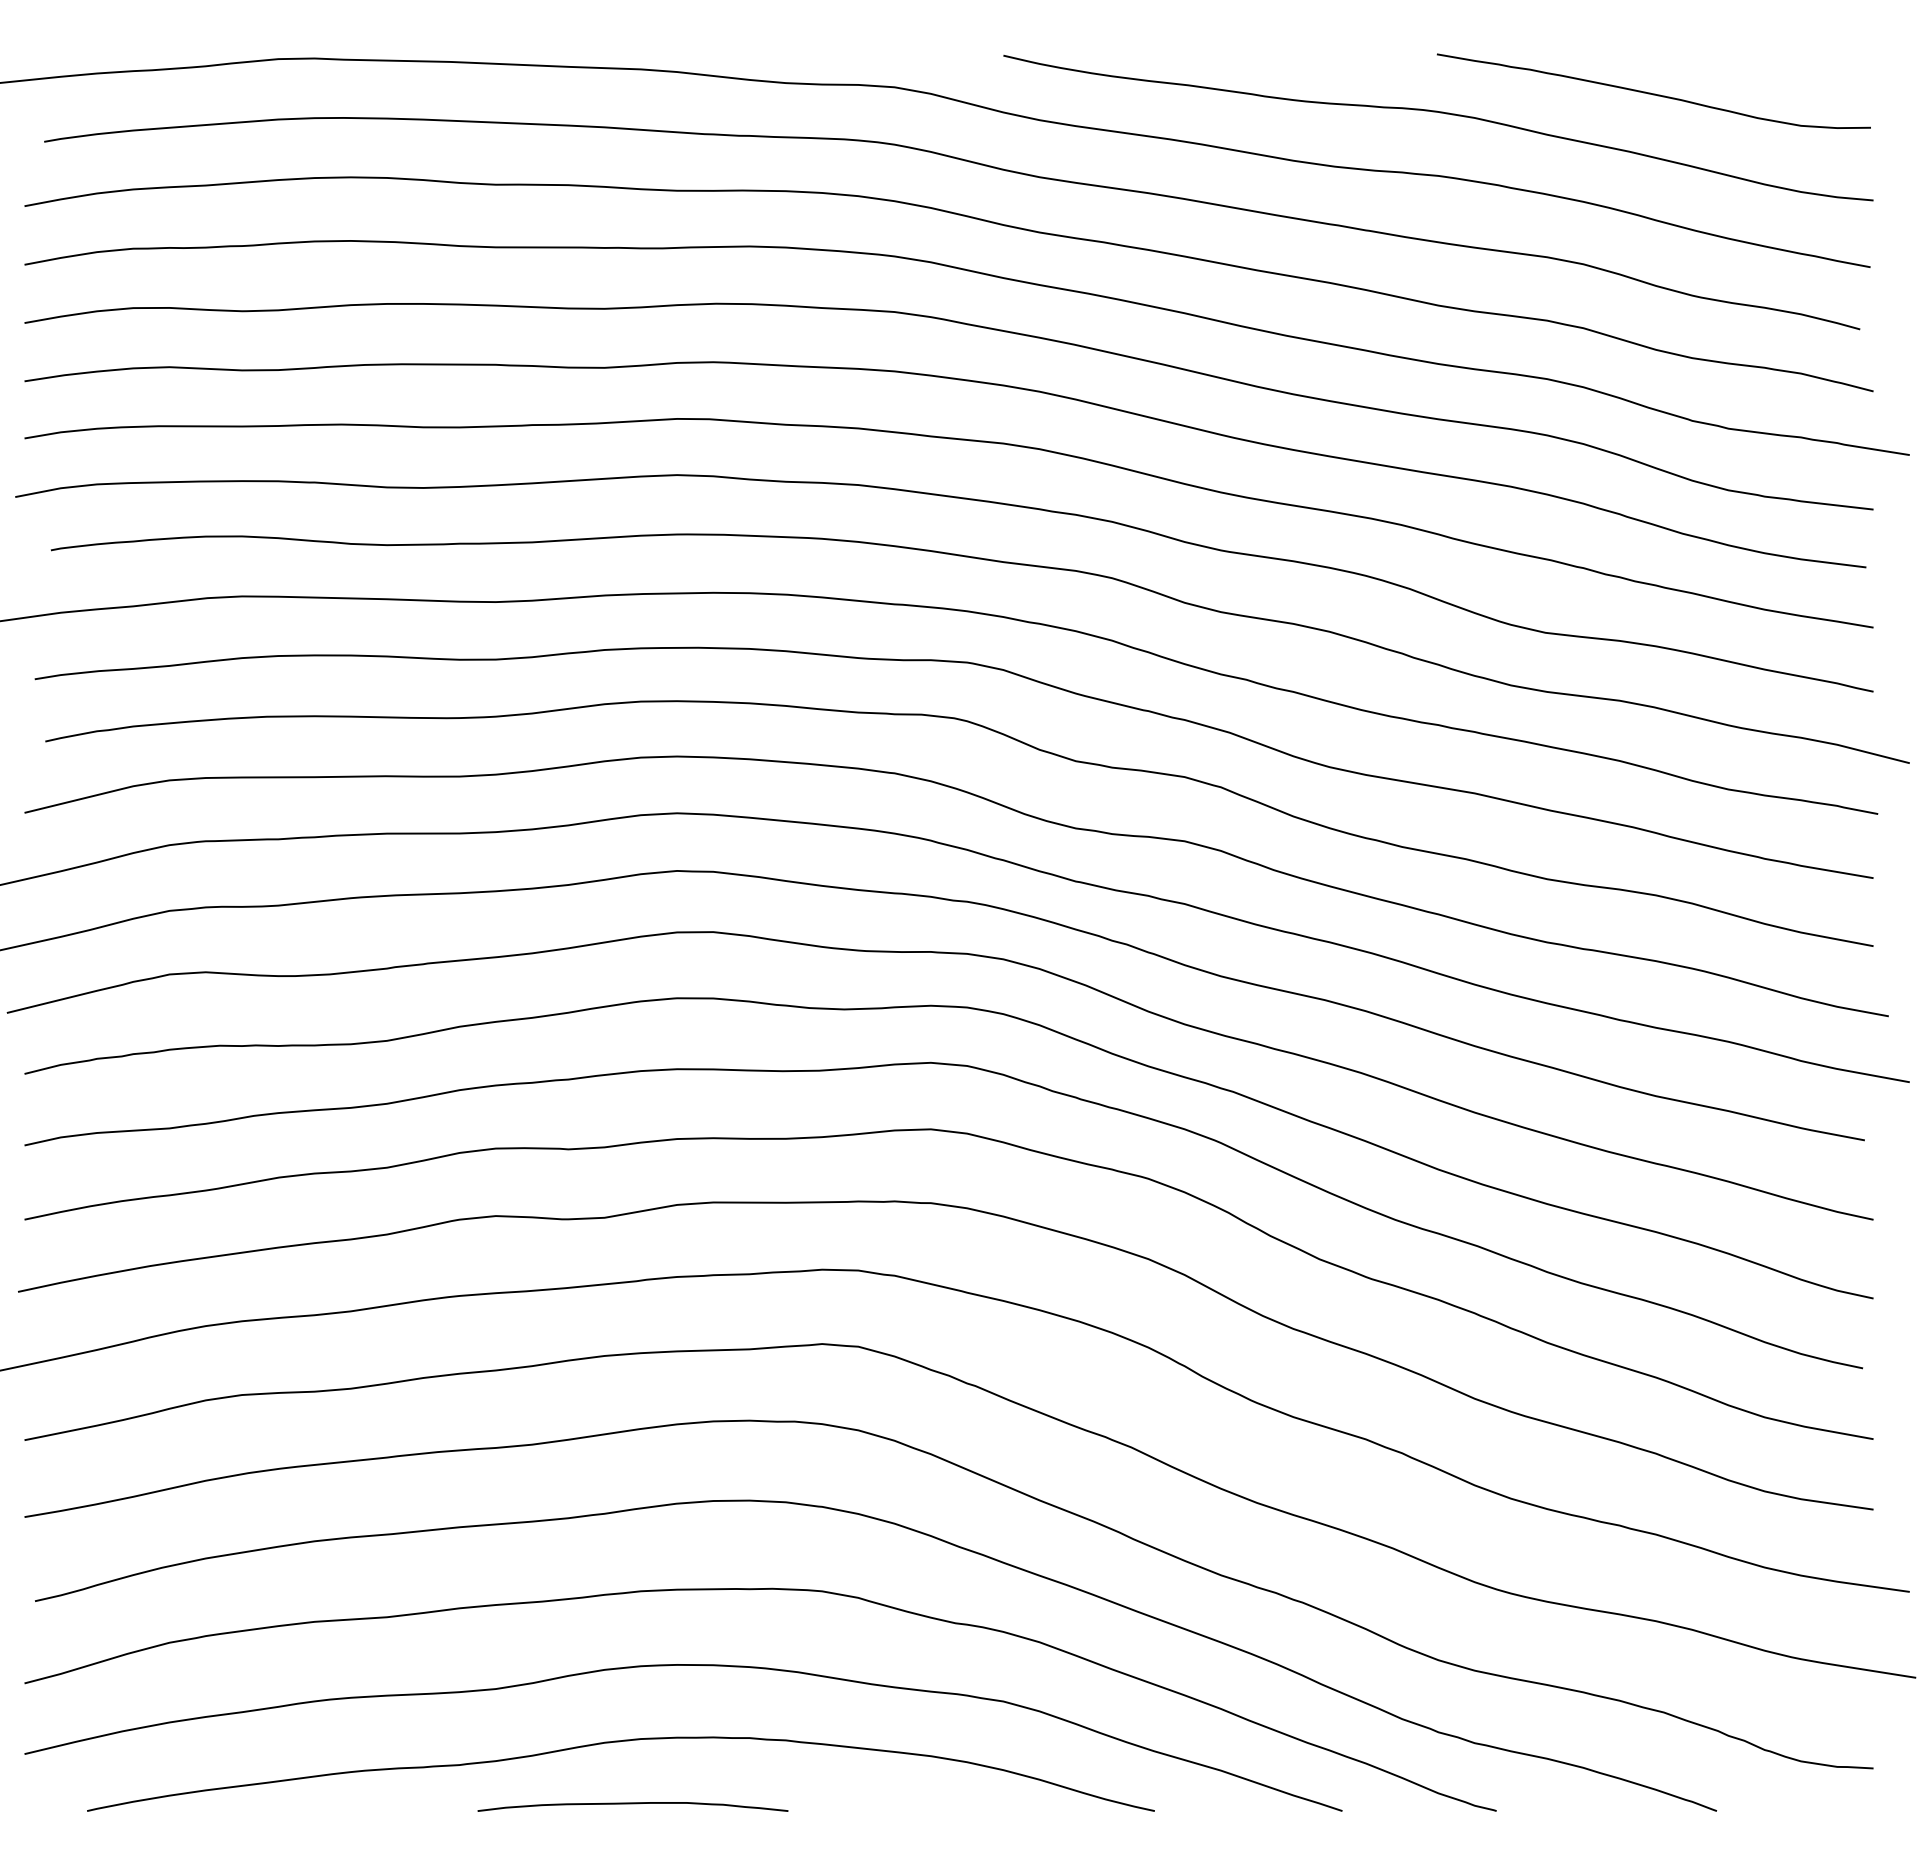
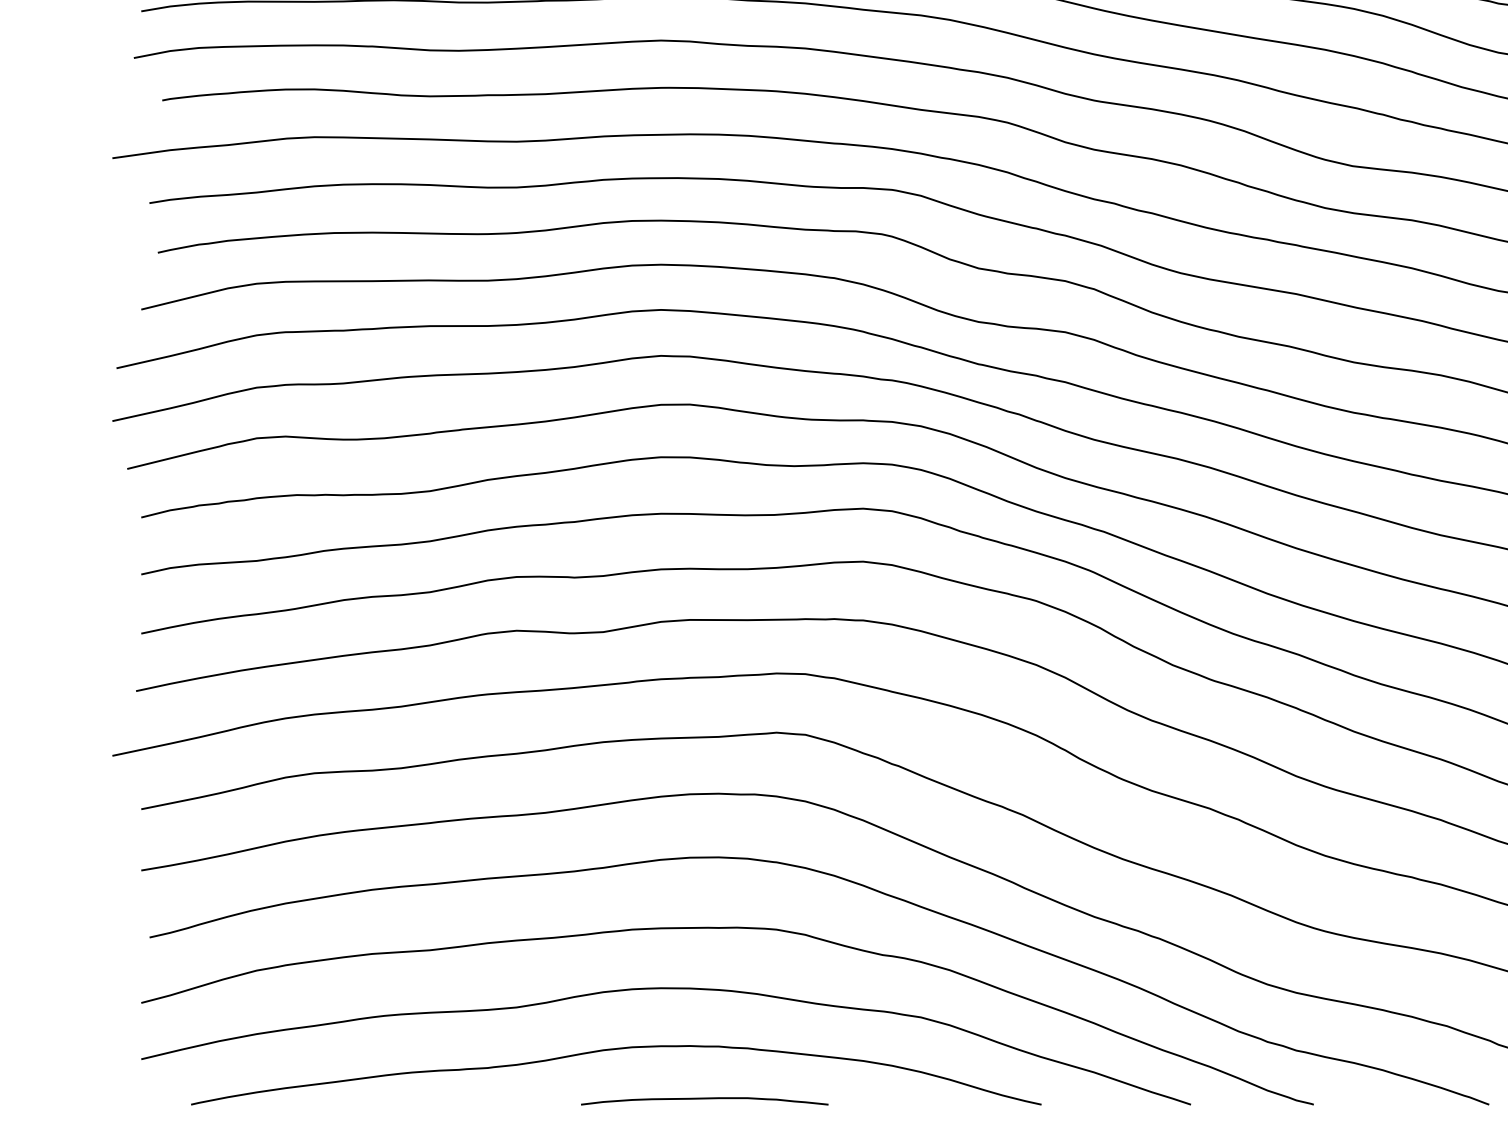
curve: (632, 1804) -> (704, 1099), moved

